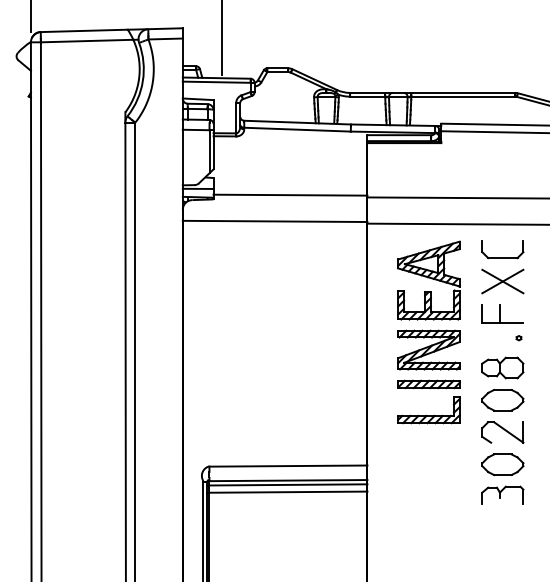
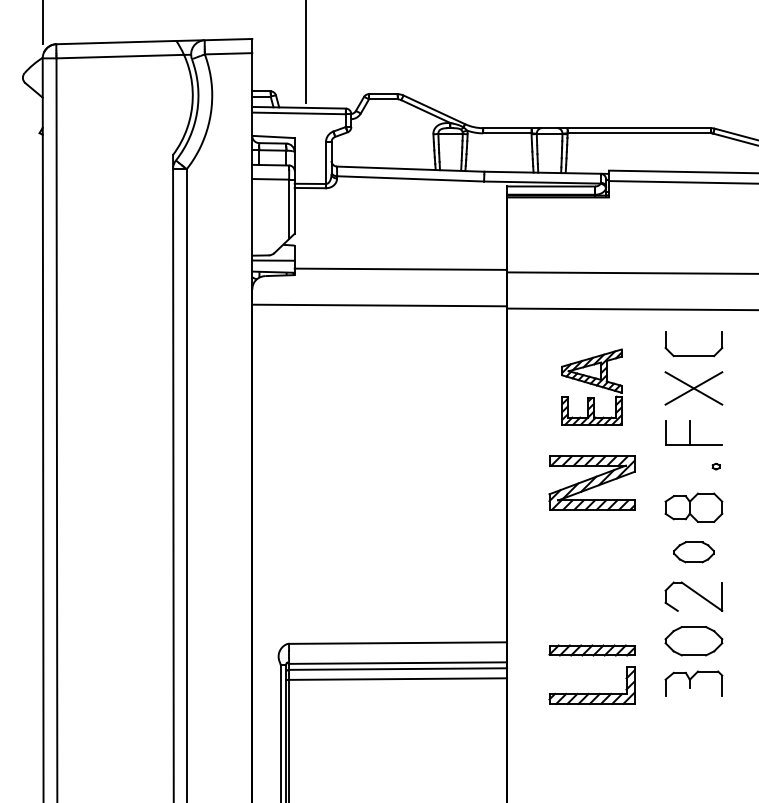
part: (428, 280) -> (591, 387), size x0.7
part: (430, 389) -> (594, 657), moved
part: (502, 400) -> (693, 552), size x0.7

